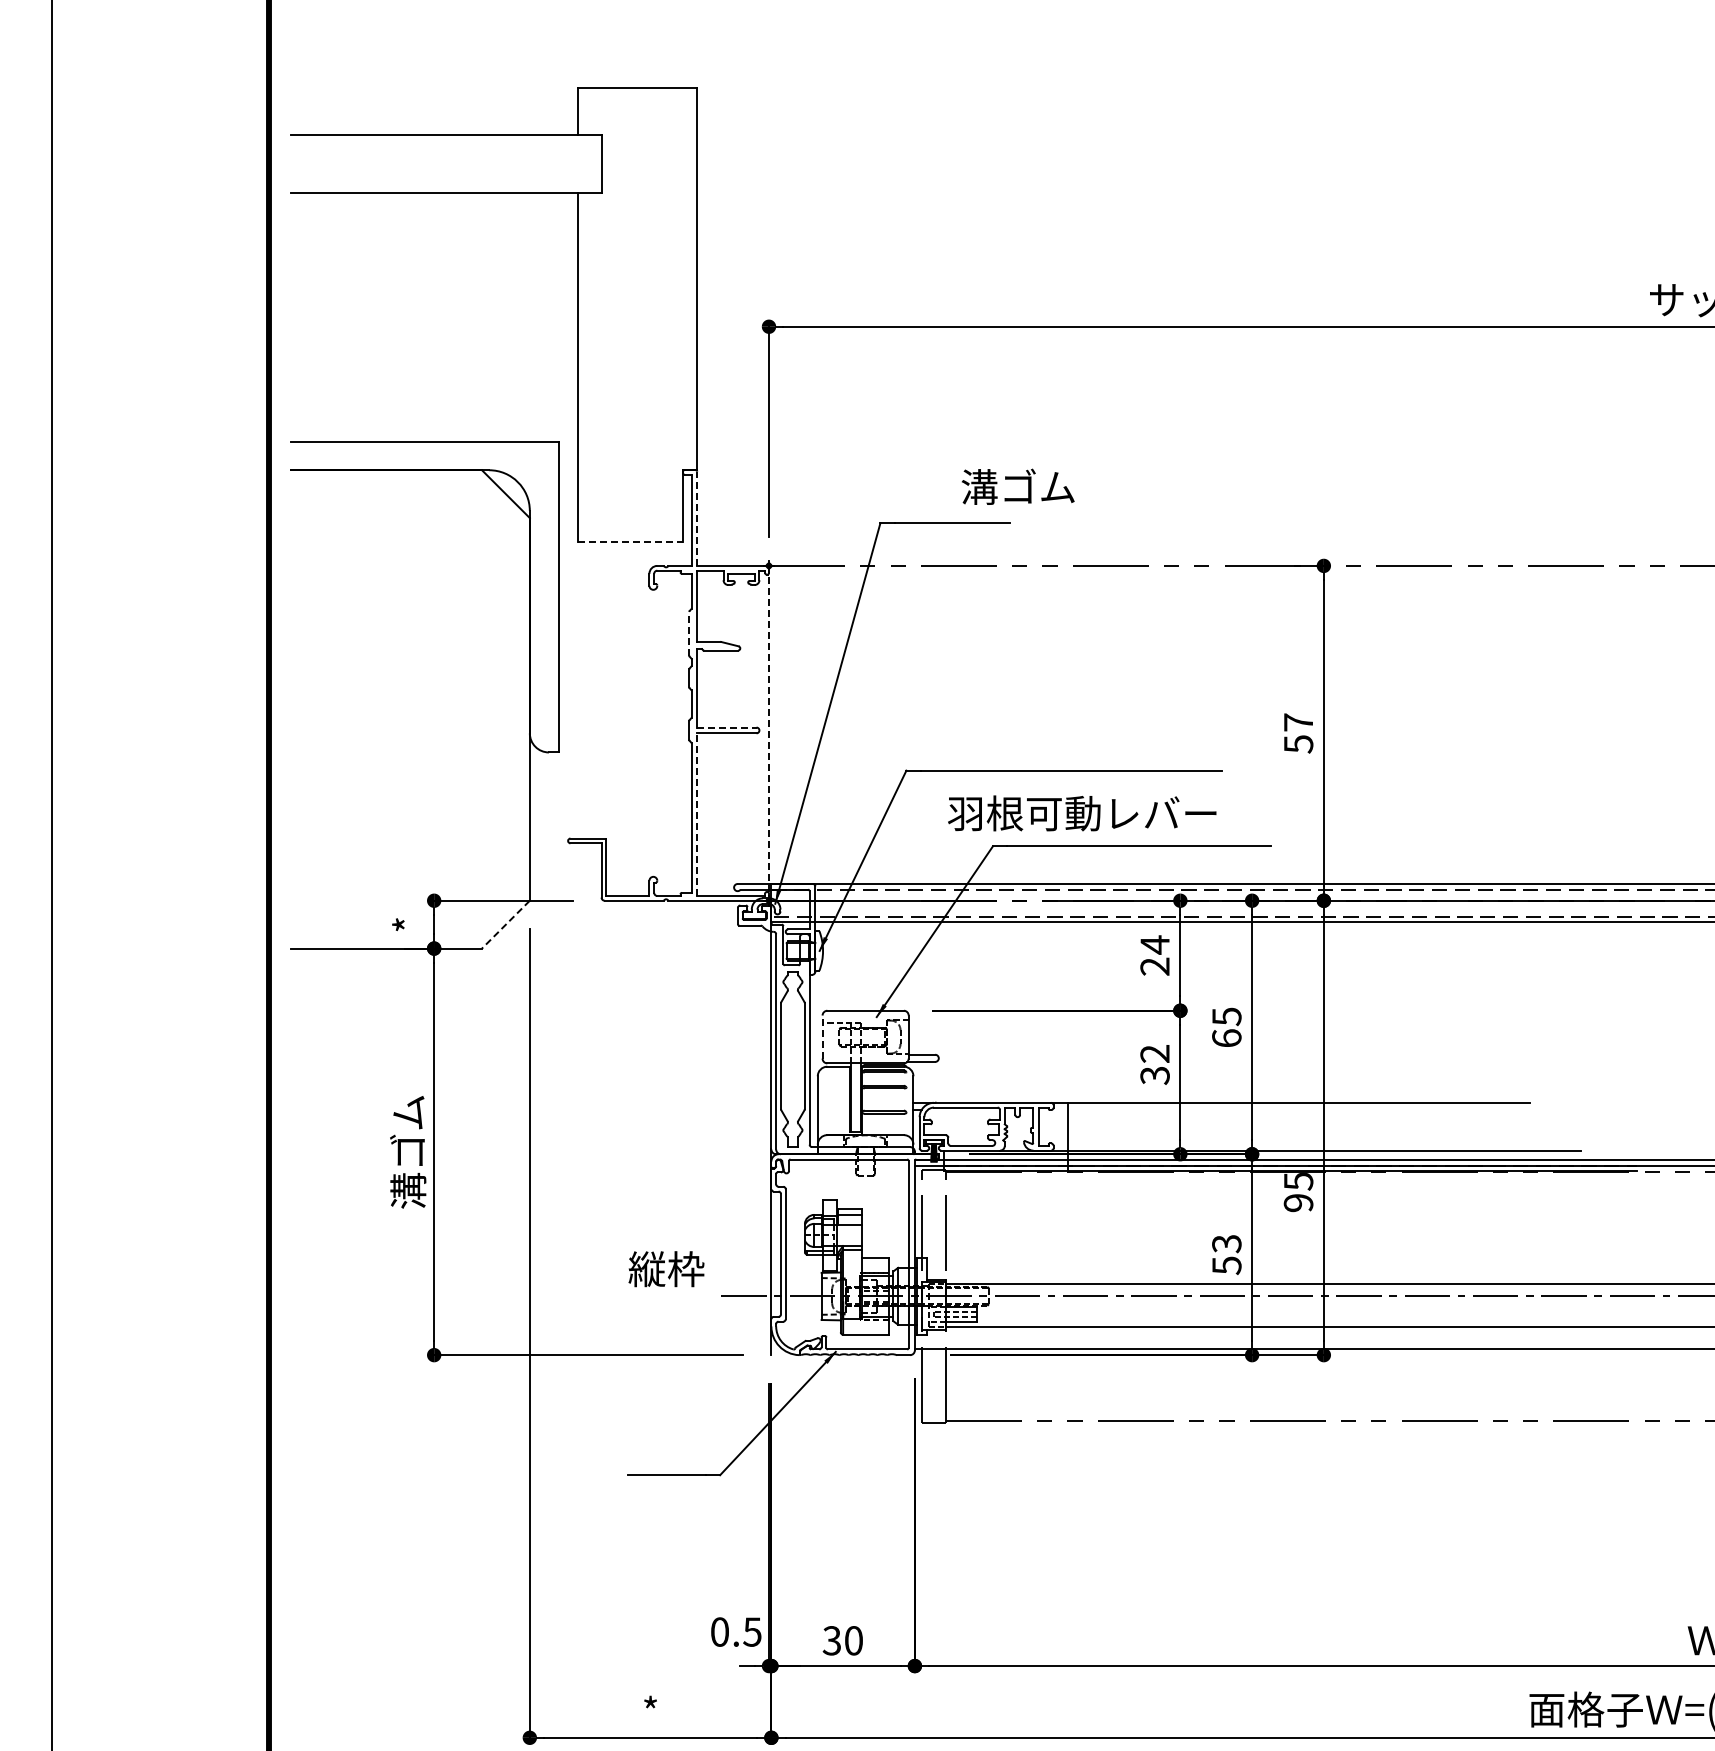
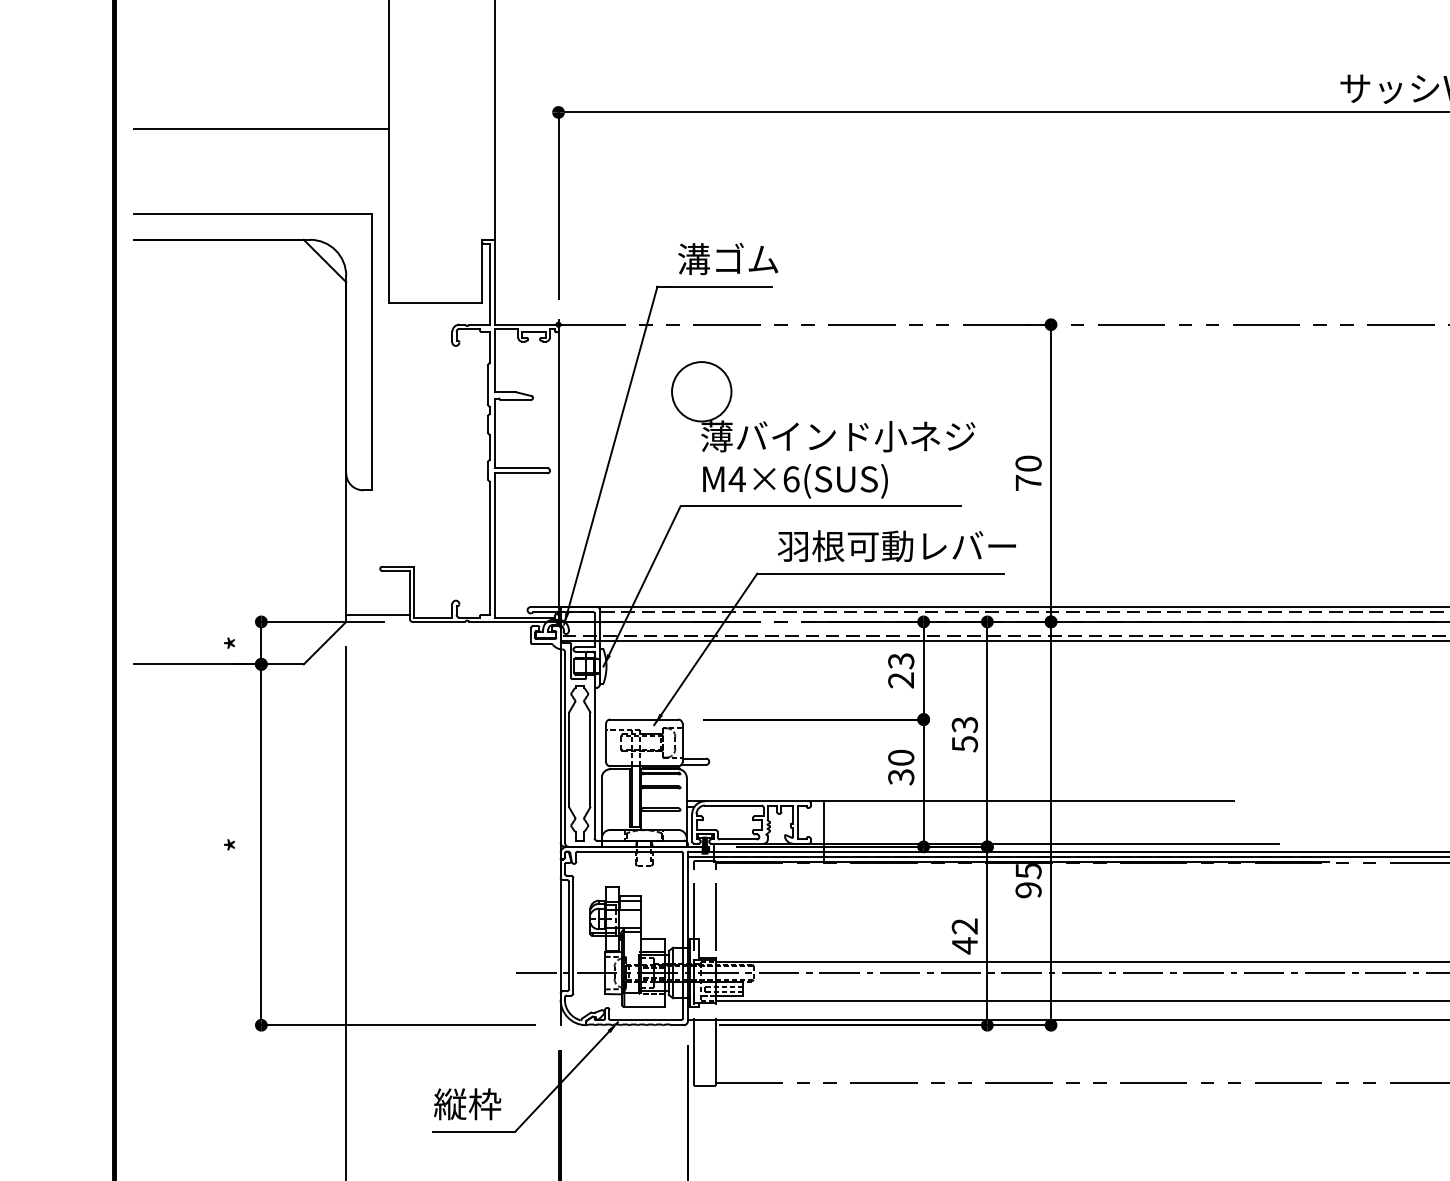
line: (433, 345) -> (260, 129), added
text: (1017, 486) -> (727, 258), moved
line: (697, 518) -> (495, 282), dashed -> solid
line: (630, 542) -> (435, 303), dashed -> solid
line: (689, 633) -> (487, 384), dashed -> solid
part: (1067, 684) -> (823, 429), added
line: (726, 727) -> (520, 468), dashed -> solid
line: (769, 733) -> (558, 473), dashed -> solid
text: (1298, 733) -> (1028, 473), 57 -> 70
text: (1082, 813) -> (897, 546), moved
line: (697, 814) -> (495, 545), dashed -> solid
line: (565, 892) -> (377, 614), added
line: (505, 924) -> (324, 642), dashed -> solid
text: (1154, 944) -> (900, 660), 24 -> 23
text: (1226, 1027) -> (964, 734), 65 -> 53
line: (822, 1037) -> (606, 743), dashed -> solid
text: (1154, 1053) -> (900, 757), 32 -> 30
text: (408, 1152) -> (238, 845), 溝ゴム -> *
text: (1226, 1255) -> (964, 936), 53 -> 42
text: (666, 1269) -> (467, 1104), moved

